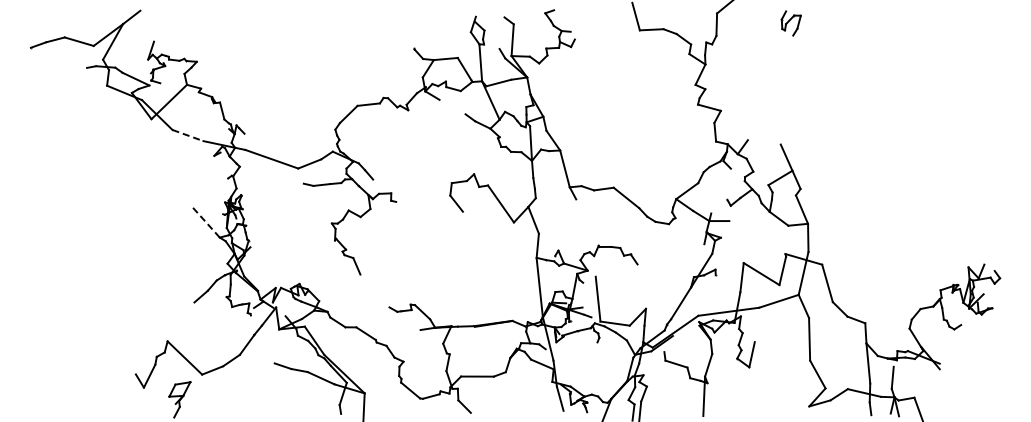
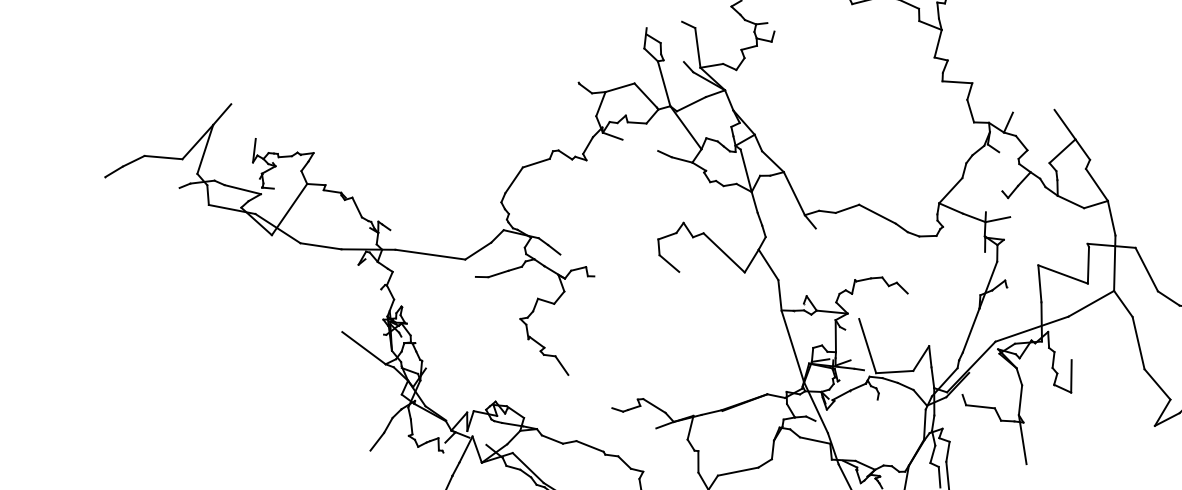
line: (188, 135) -> (321, 246), dashed -> solid
line: (205, 221) -> (363, 347), dashed -> solid

